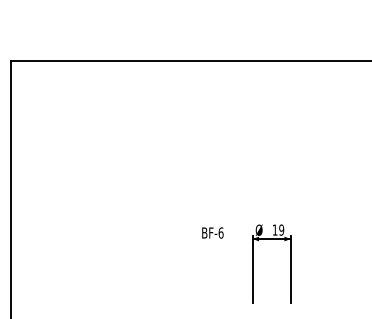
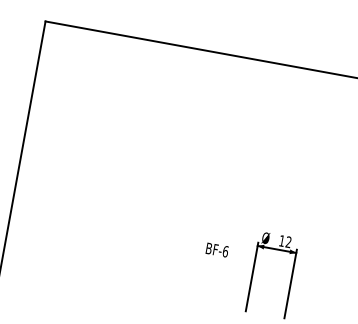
text: (281, 229) -> (288, 241), 19 -> 12
text: (212, 232) -> (217, 249), moved

